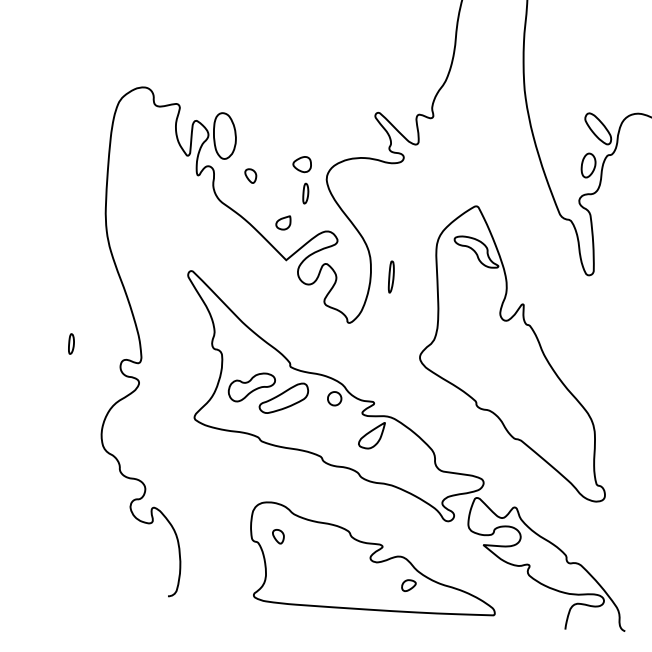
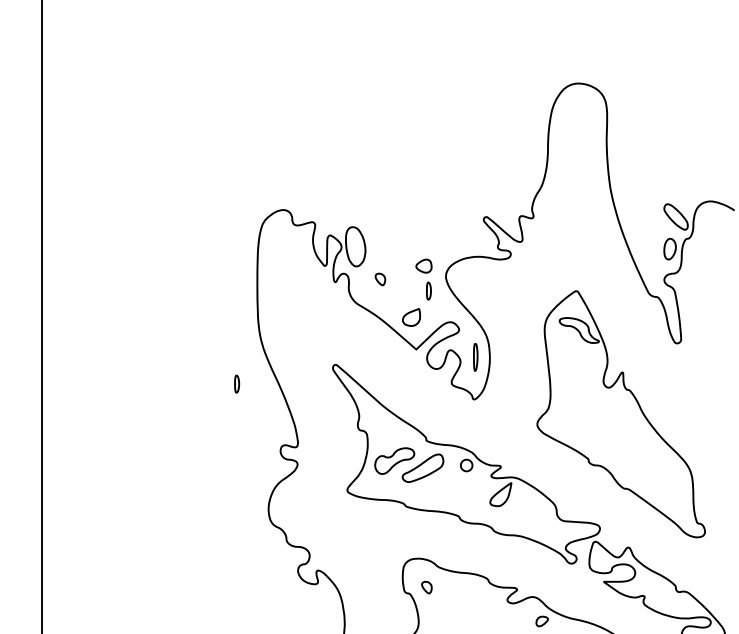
part: (283, 222) -> (411, 317), size x1.43
part: (391, 277) -> (475, 357), moved
part: (72, 343) -> (237, 383), moved

